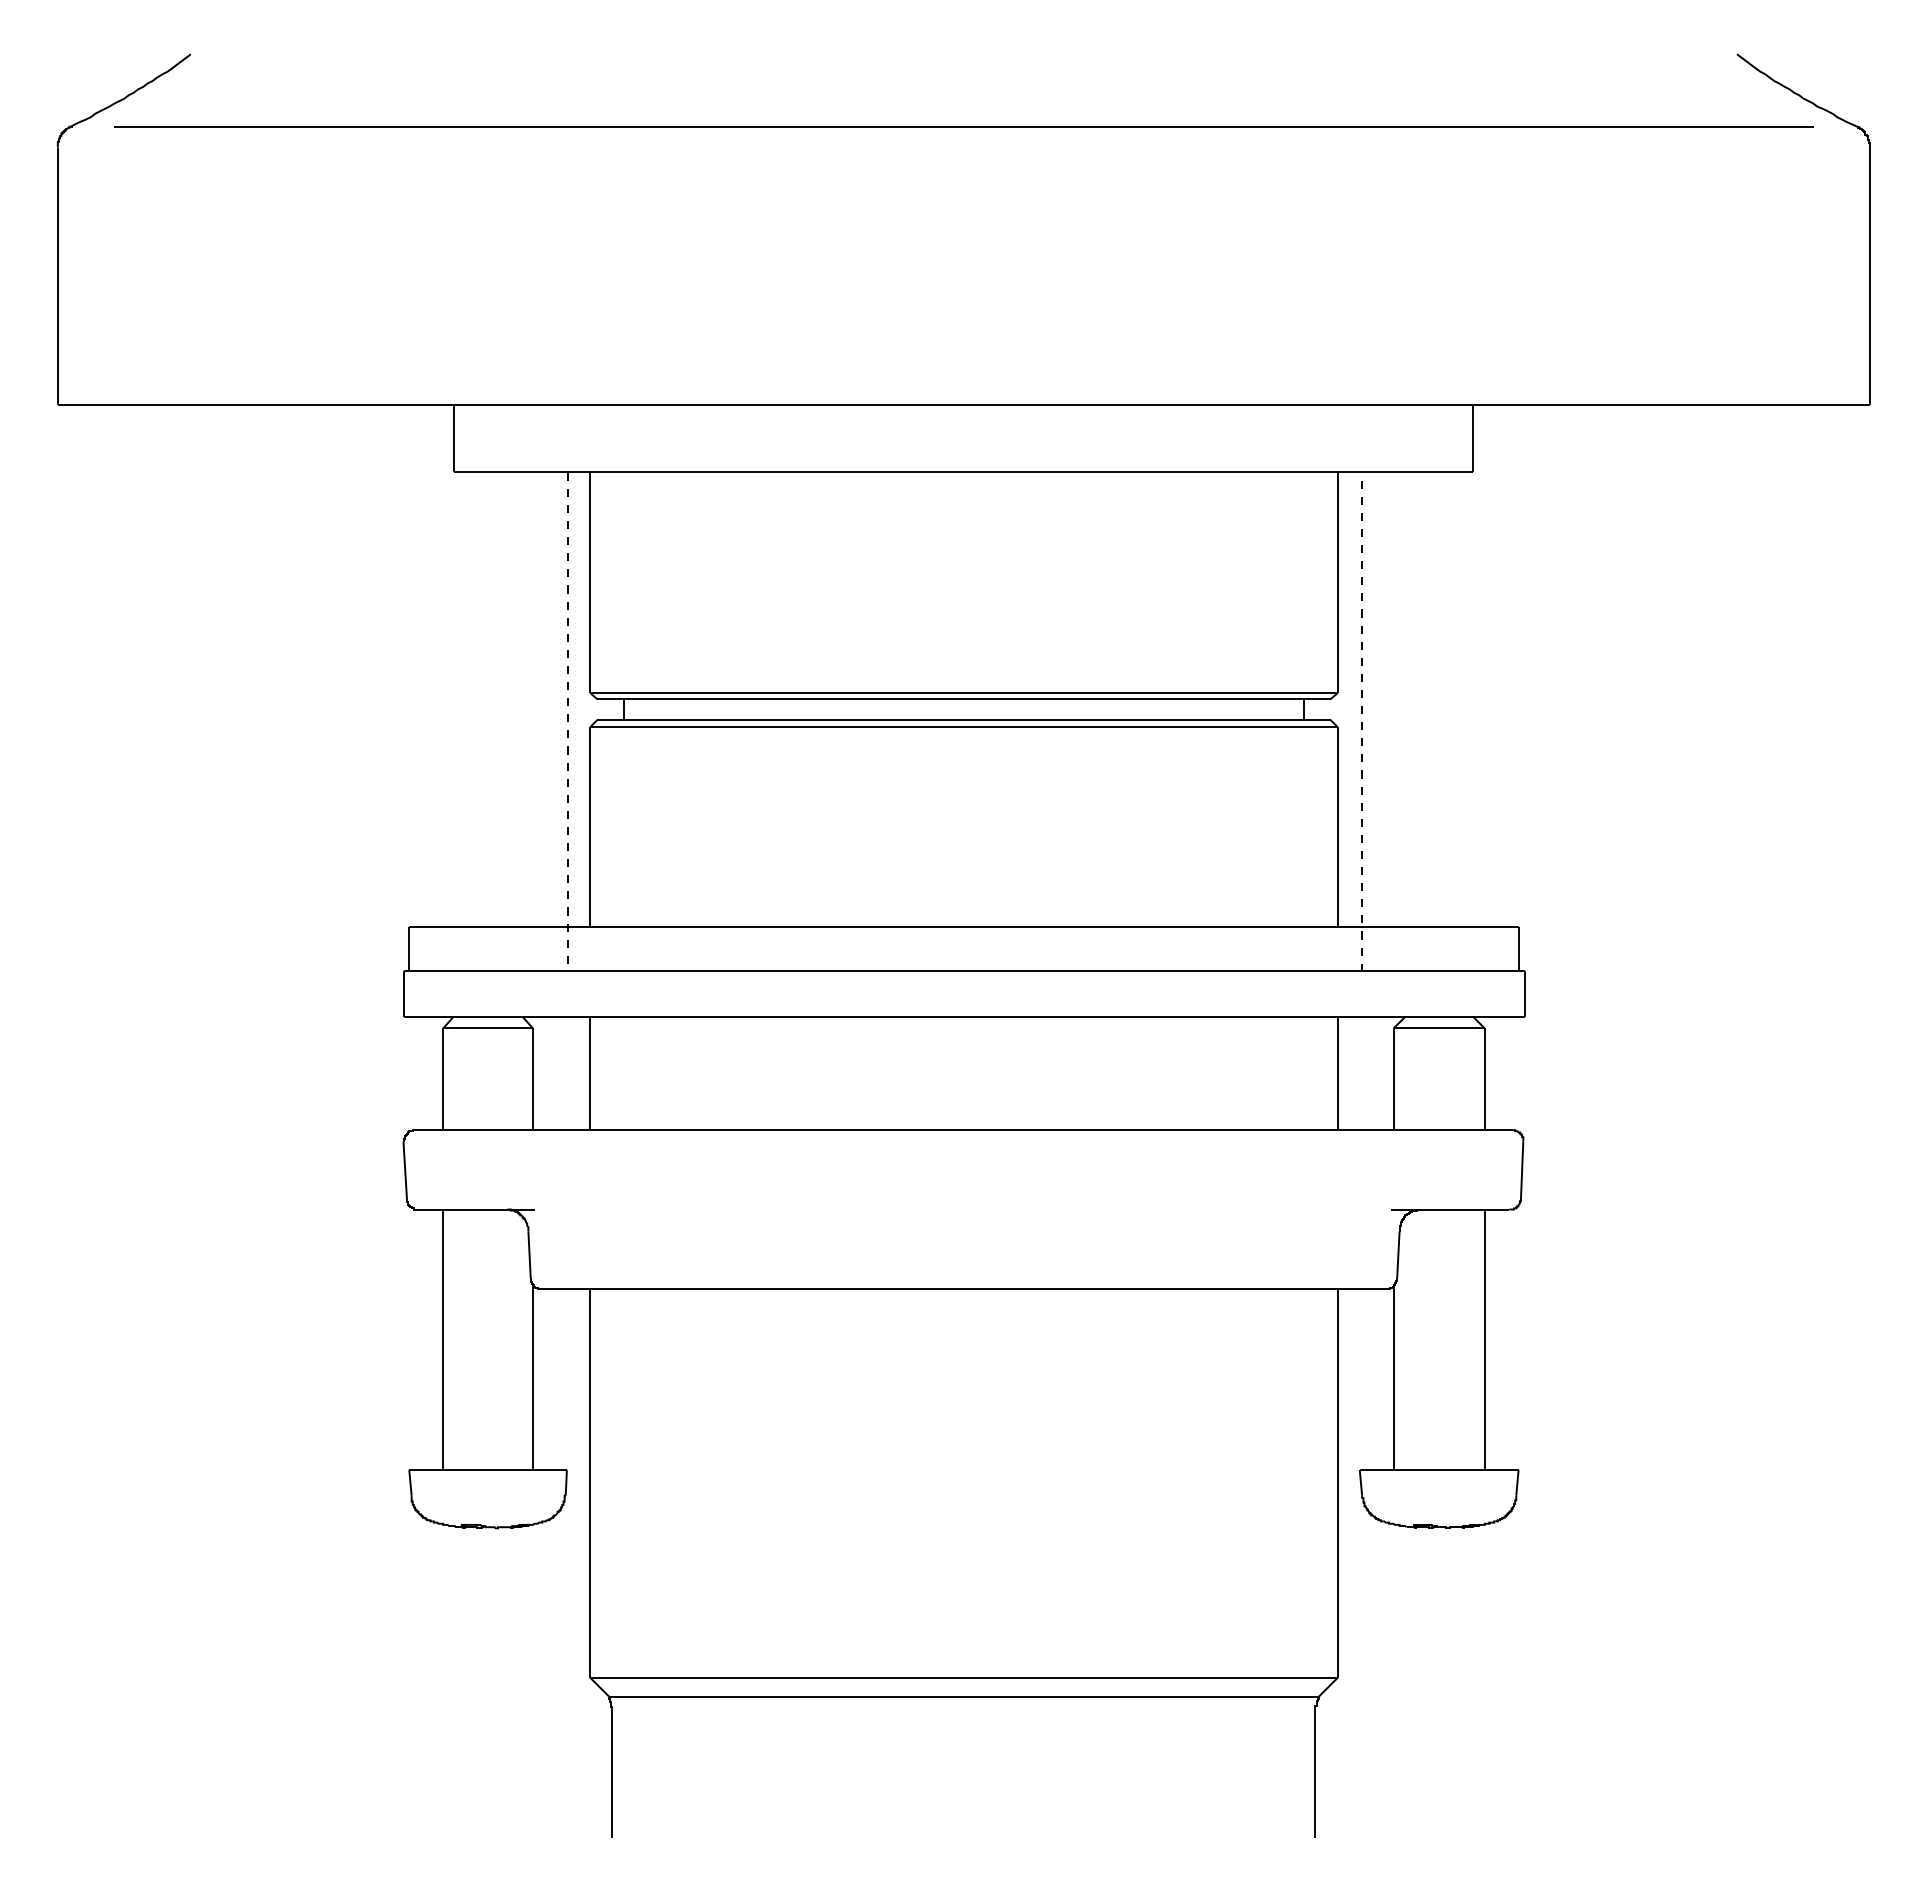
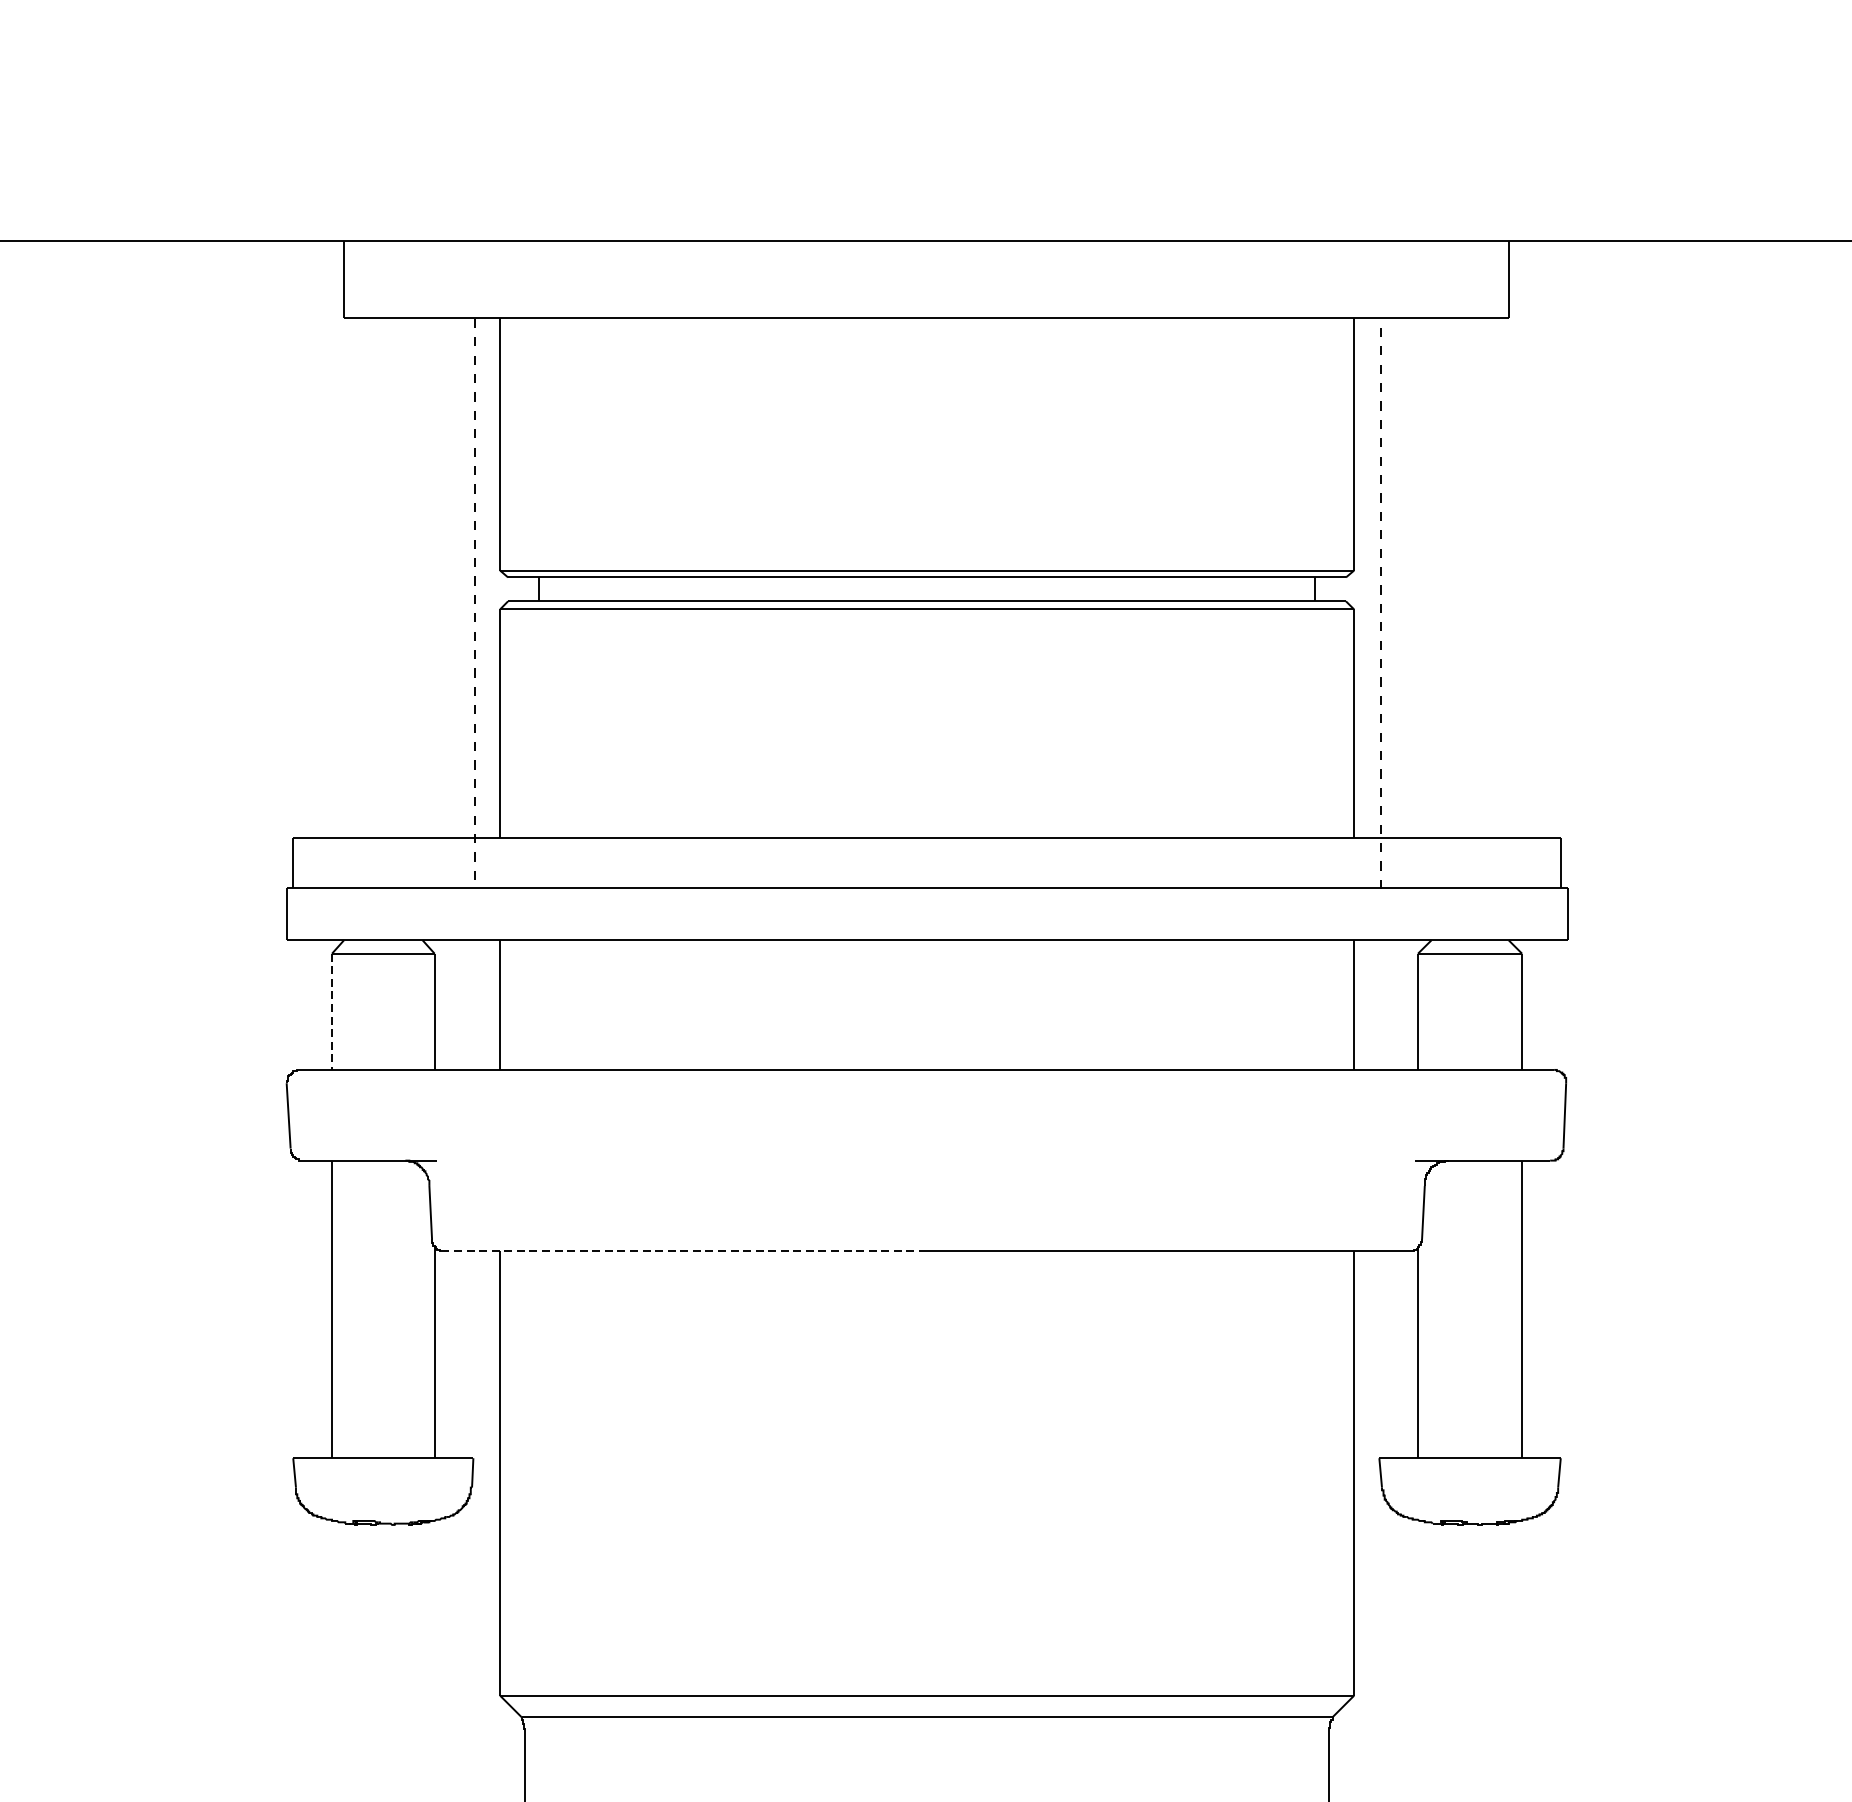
line: (443, 1079) -> (332, 1012), solid -> dashed
line: (752, 1288) -> (685, 1250), solid -> dashed

